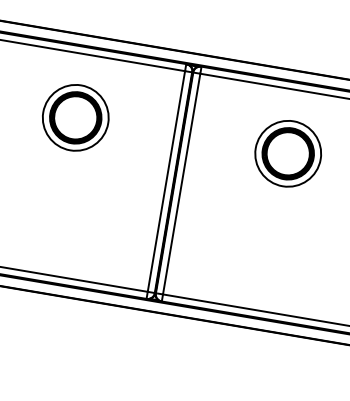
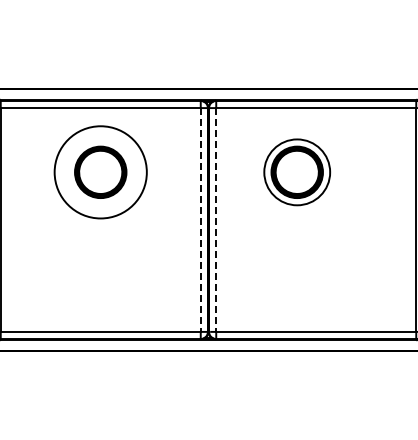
circle: (75, 117) -> (100, 172), size x1.4
part: (288, 153) -> (297, 172), moved
line: (166, 181) -> (200, 220), solid -> dashed
line: (181, 184) -> (216, 220), solid -> dashed

